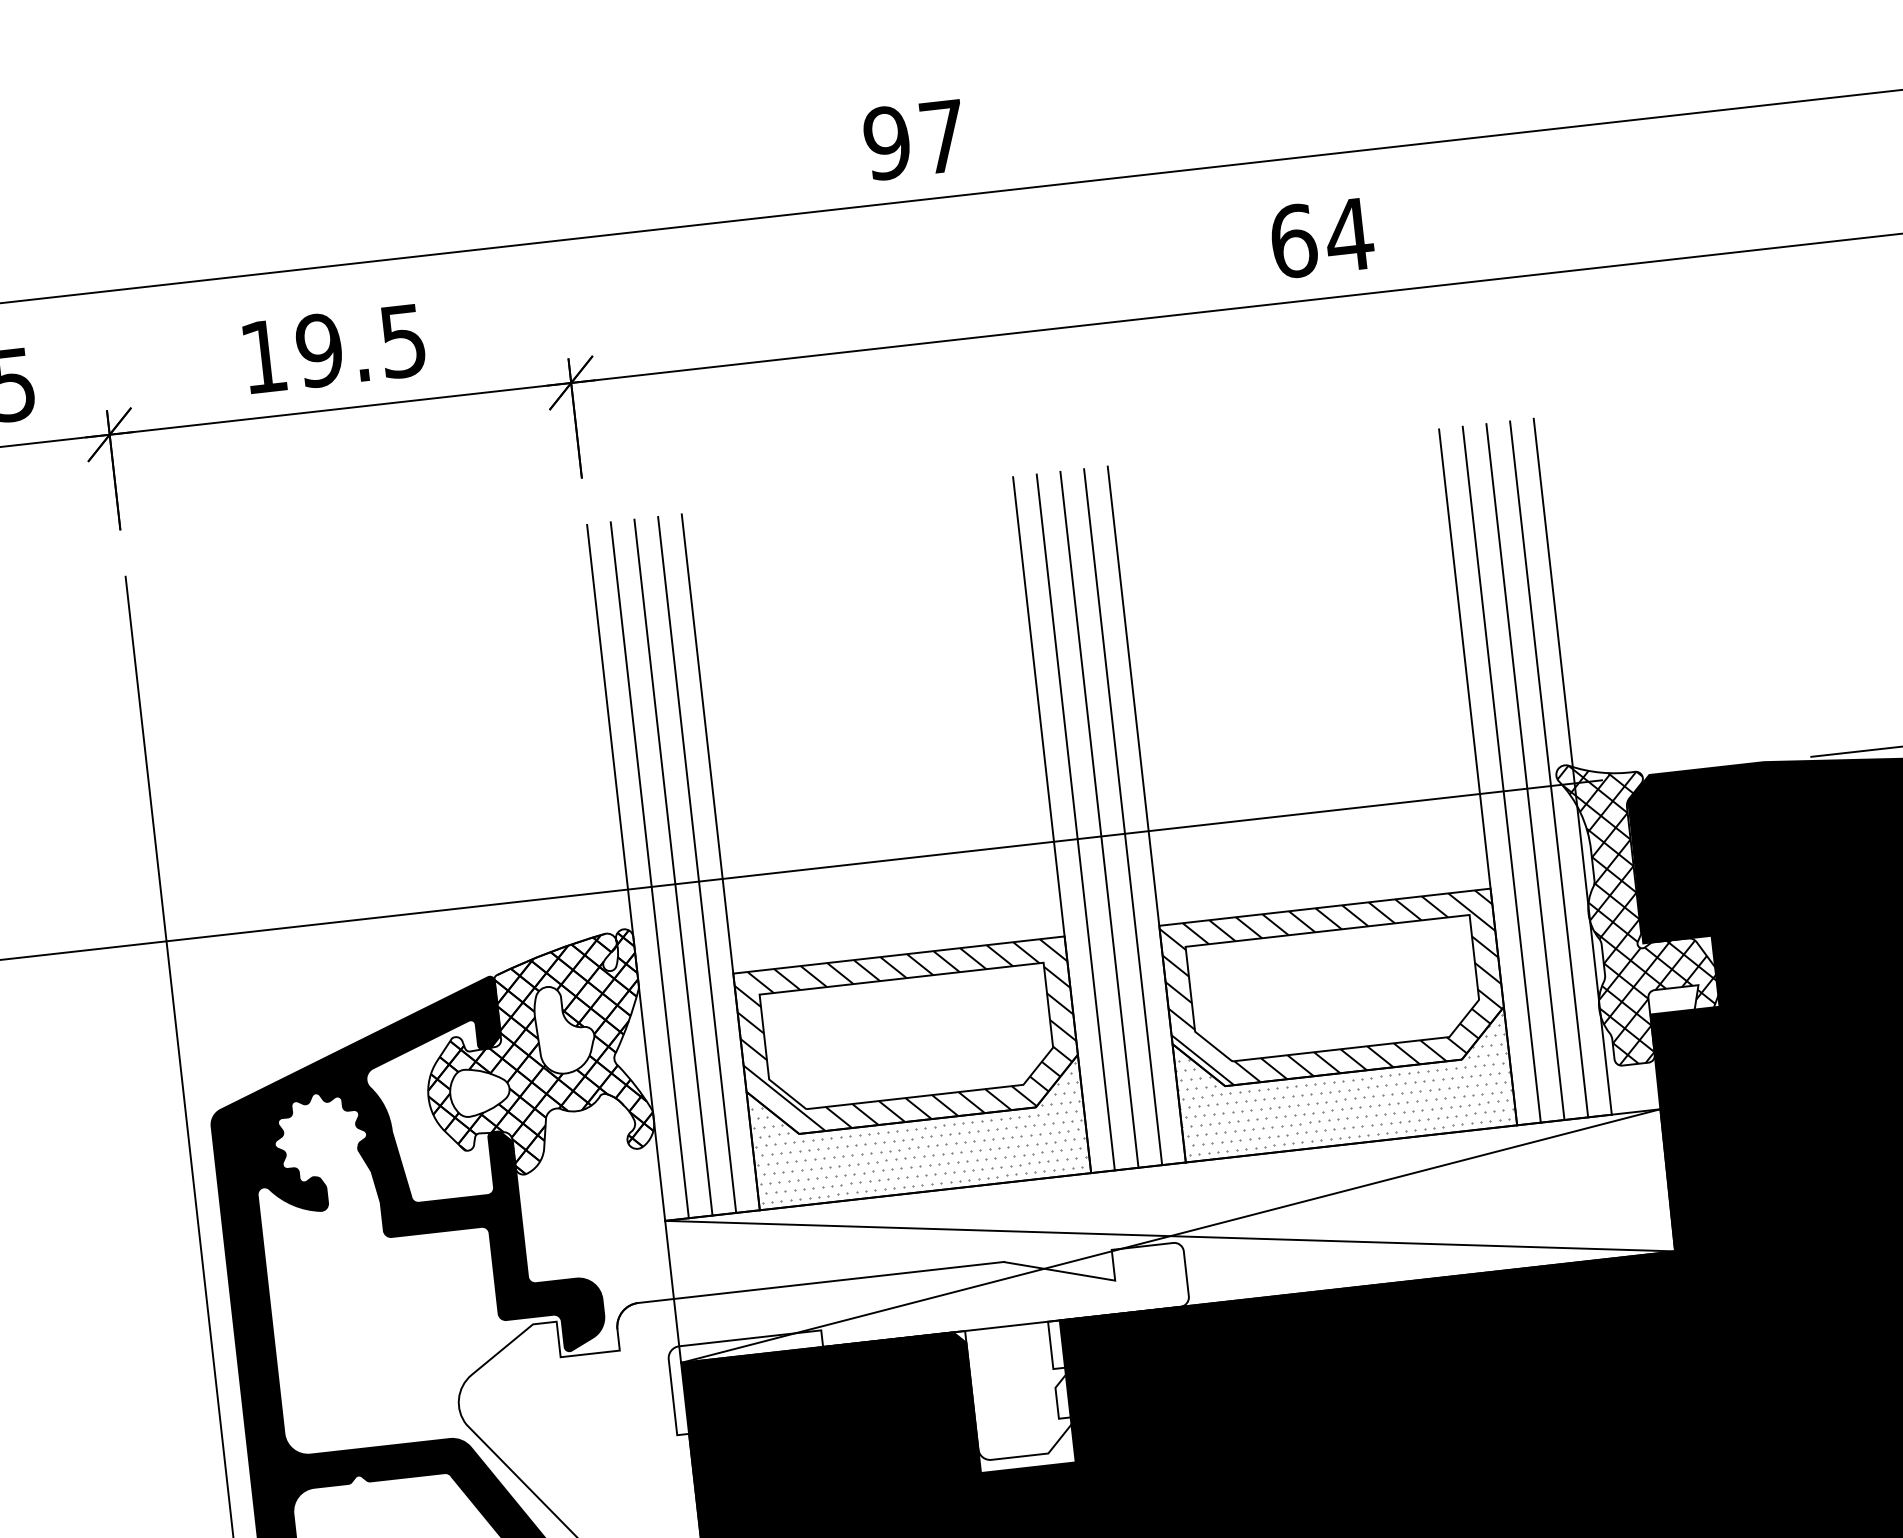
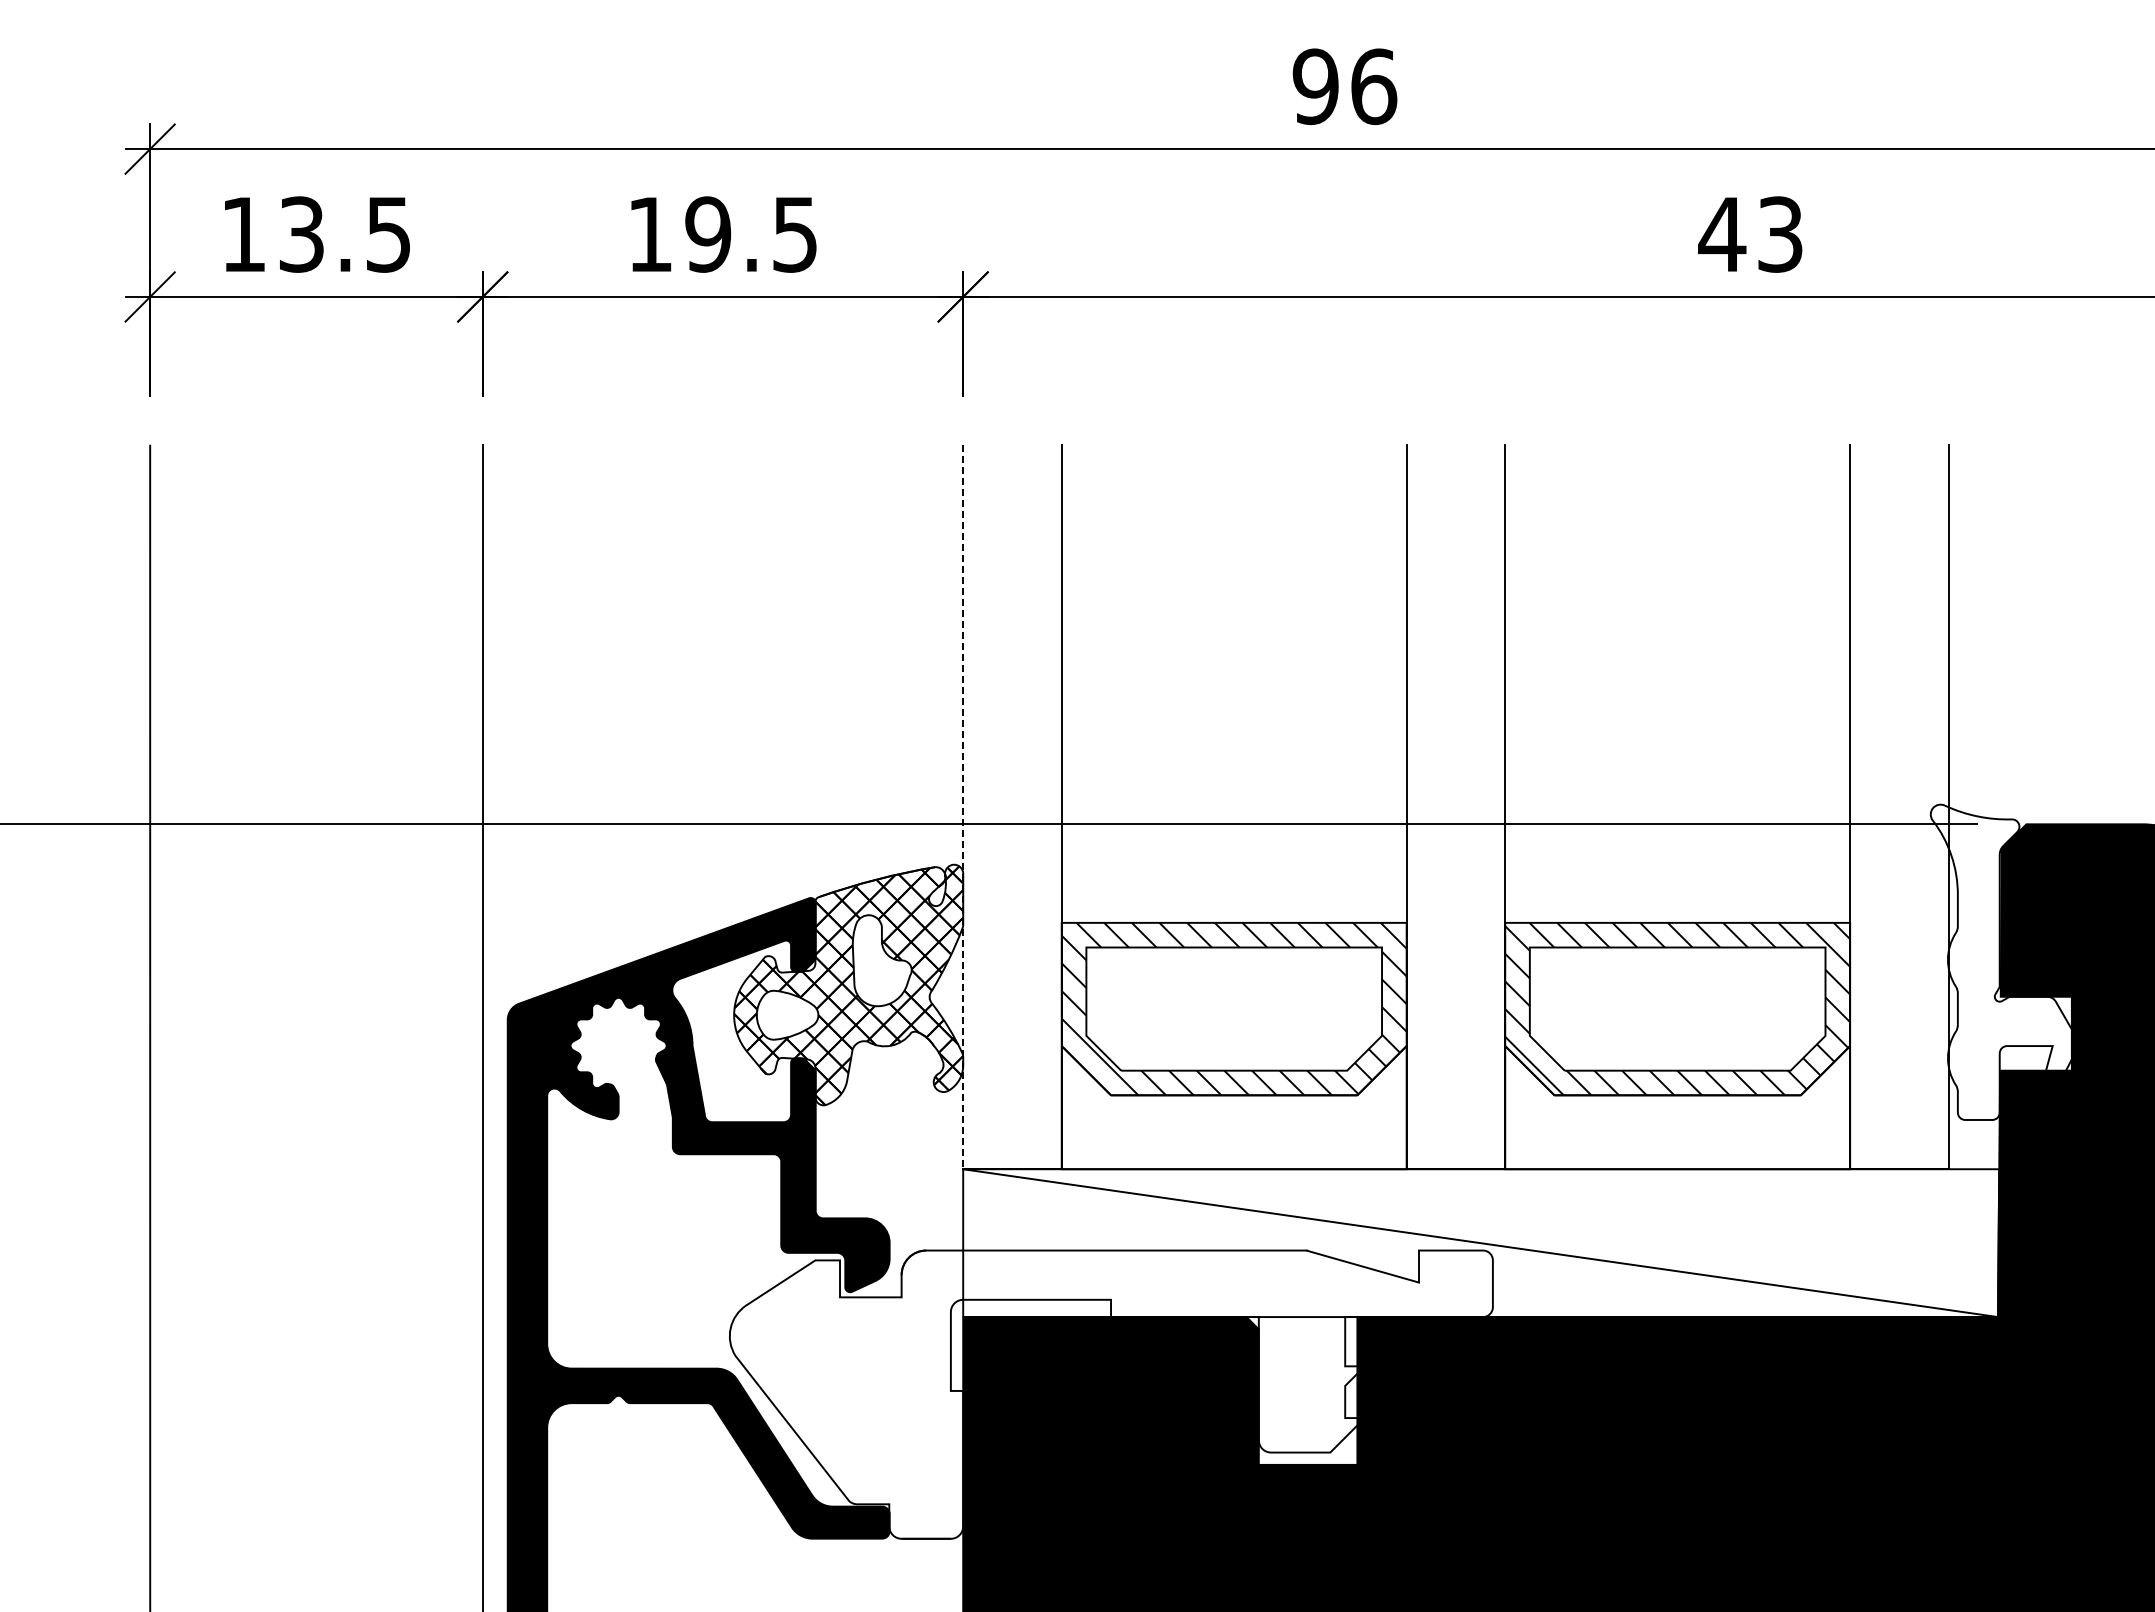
text: (943, 136) -> (1374, 86), 97 -> 96
text: (1321, 238) -> (1751, 234), 64 -> 43
line: (1549, 768) -> (1924, 806), removed
line: (1525, 771) -> (1899, 806), removed
line: (1501, 774) -> (1874, 806), removed
line: (1123, 816) -> (1480, 806), removed
line: (1098, 819) -> (1455, 806), removed
line: (1075, 821) -> (1431, 806), removed
line: (697, 864) -> (1037, 806), removed
line: (673, 867) -> (1012, 806), removed
line: (649, 869) -> (987, 806), removed
line: (626, 873) -> (963, 807), solid -> dashed
hatch: (1643, 910) -> (2004, 962), removed
hatch: (1343, 1084) -> (1676, 1107), removed
hatch: (918, 1132) -> (1233, 1107), removed
line: (1171, 1236) -> (1481, 1243), removed

